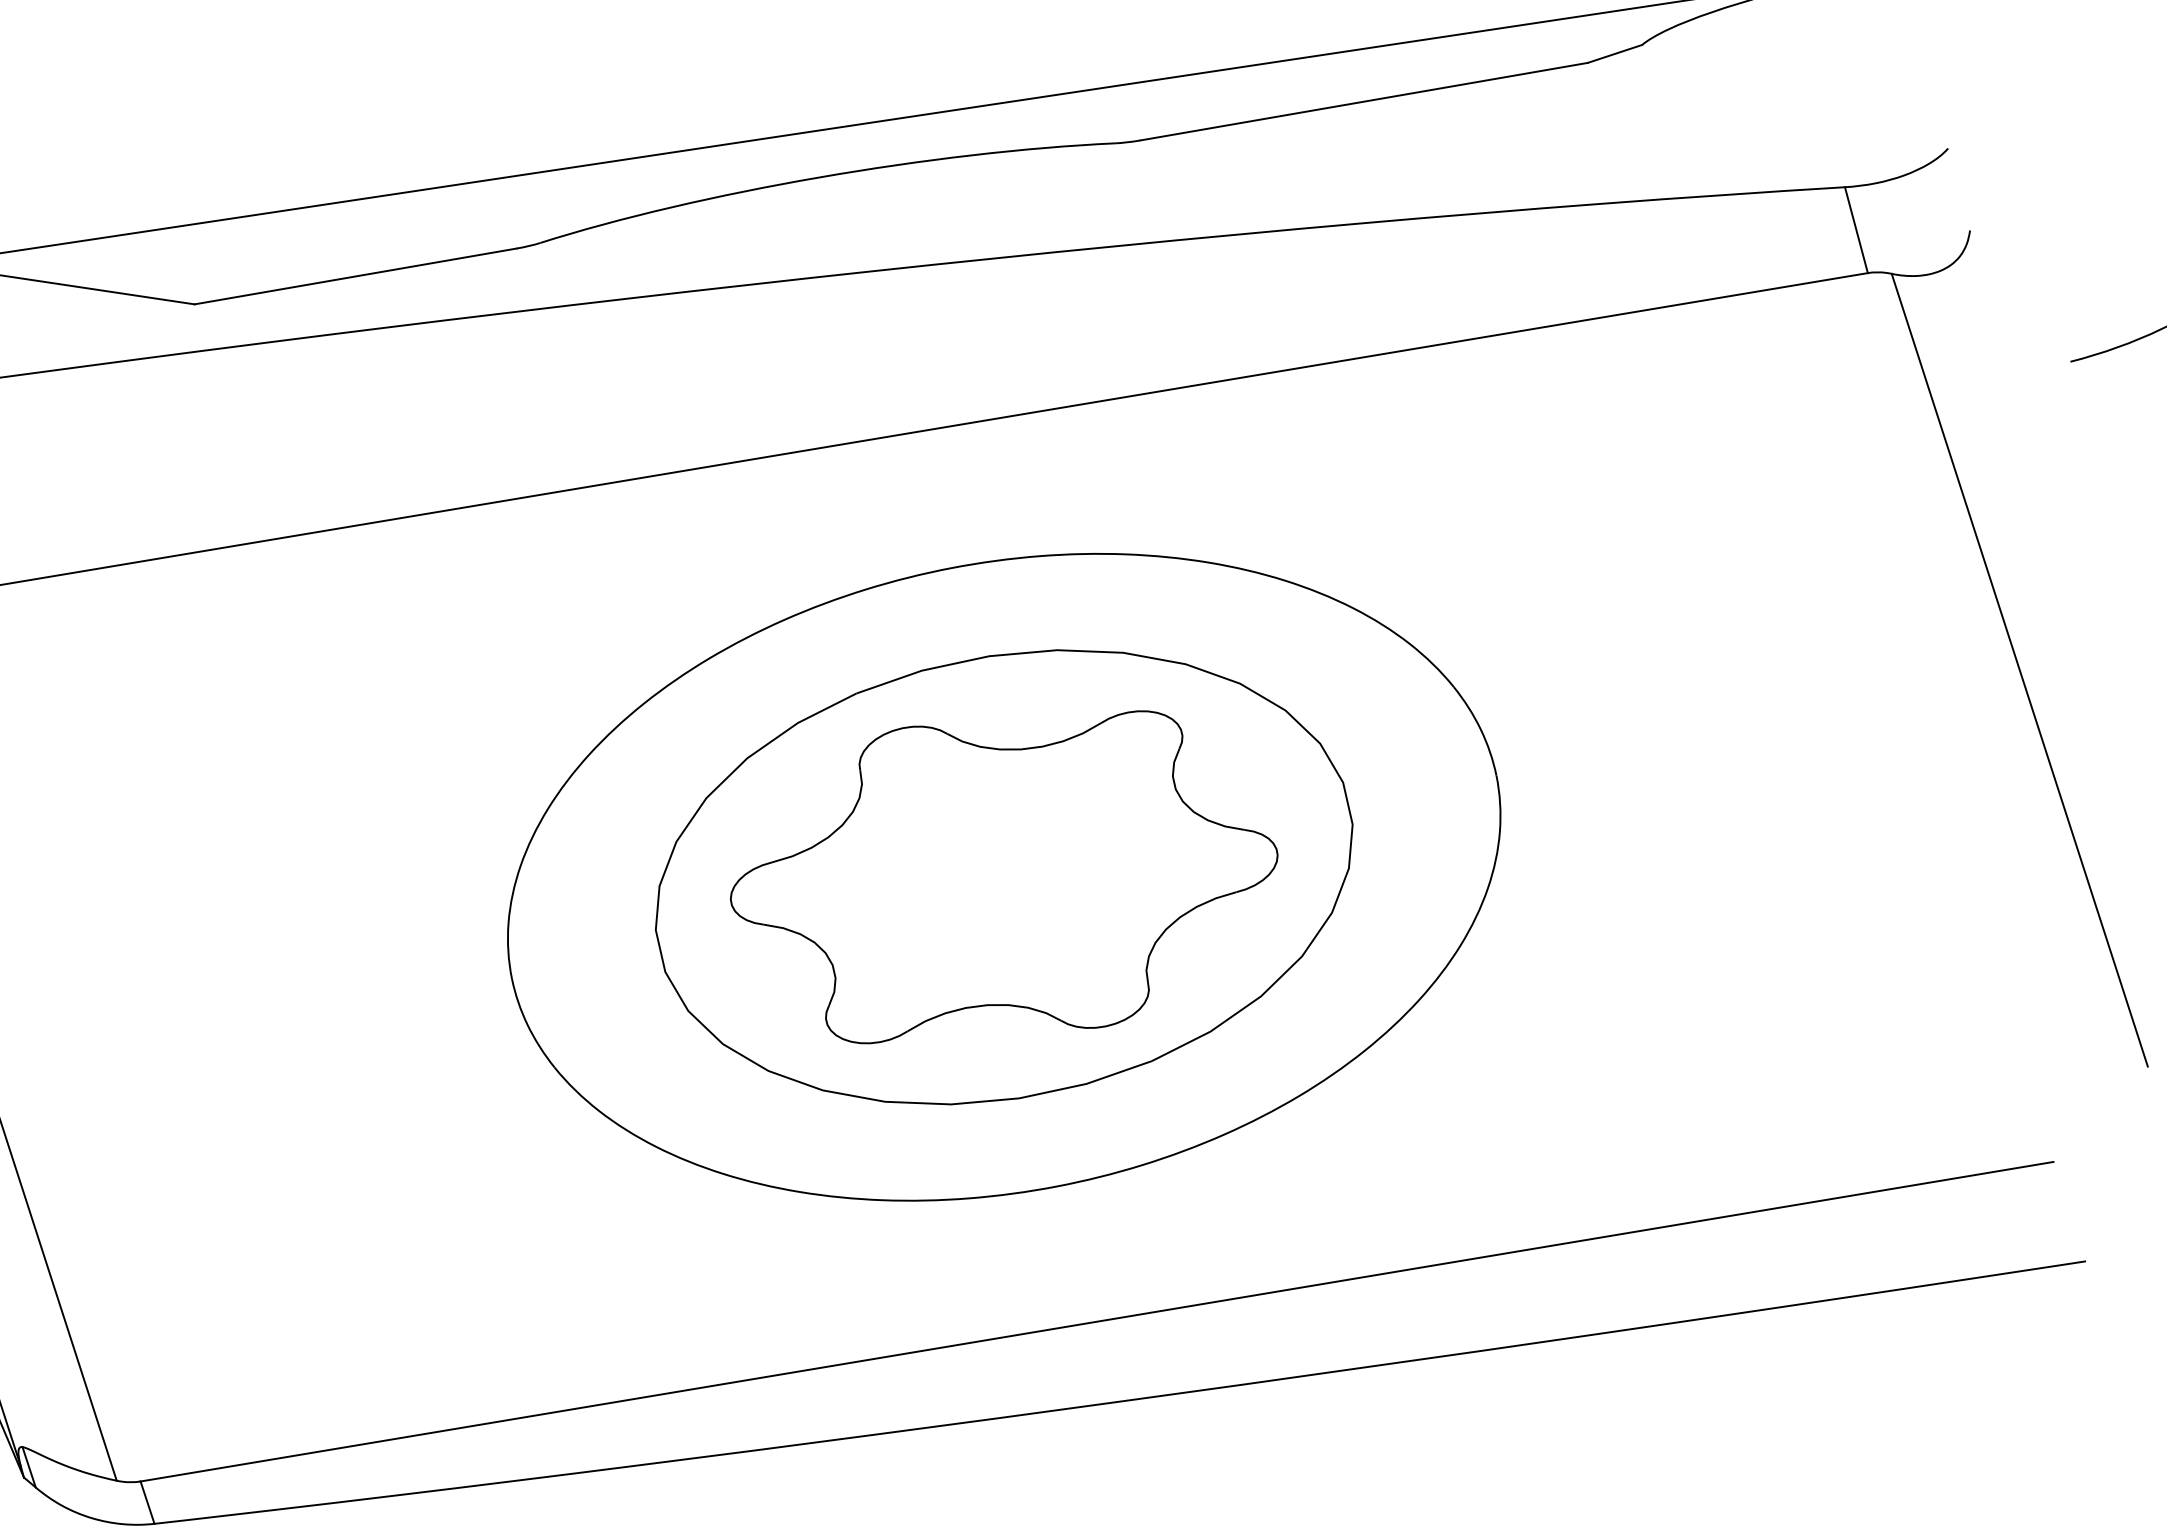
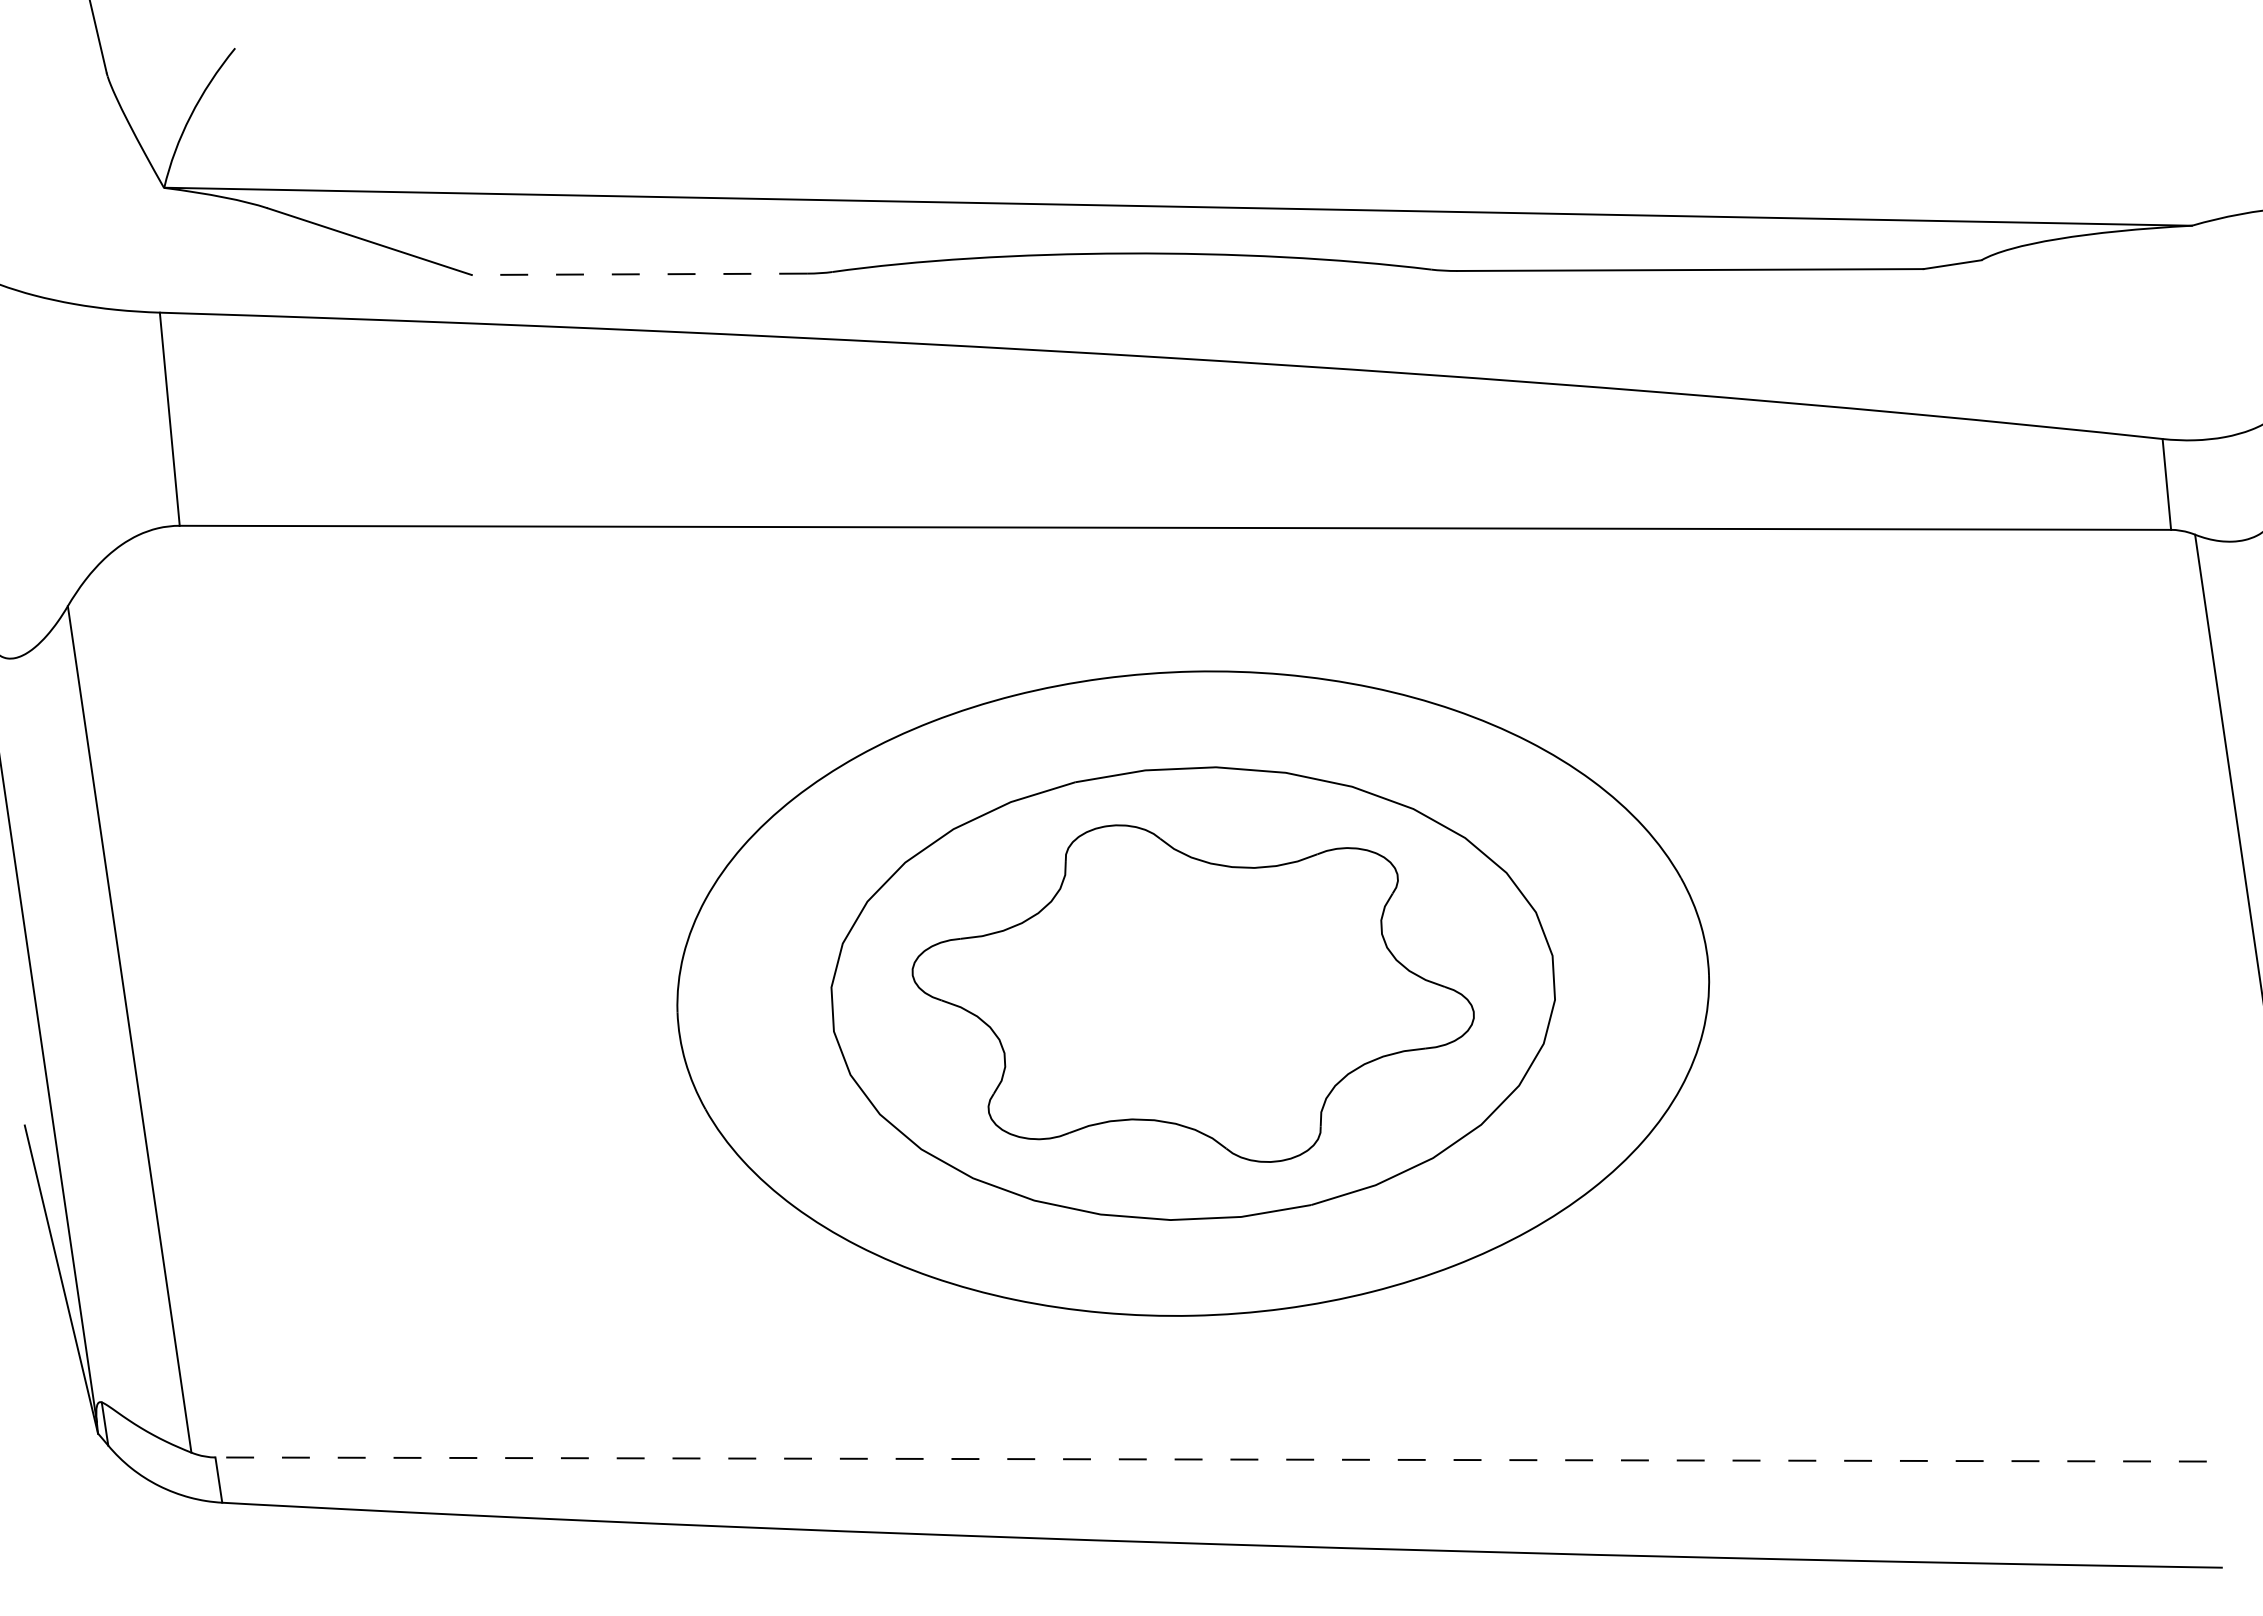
line: (355, 276) -> (639, 274), solid -> dashed
line: (1097, 1321) -> (1211, 1459), solid -> dashed

